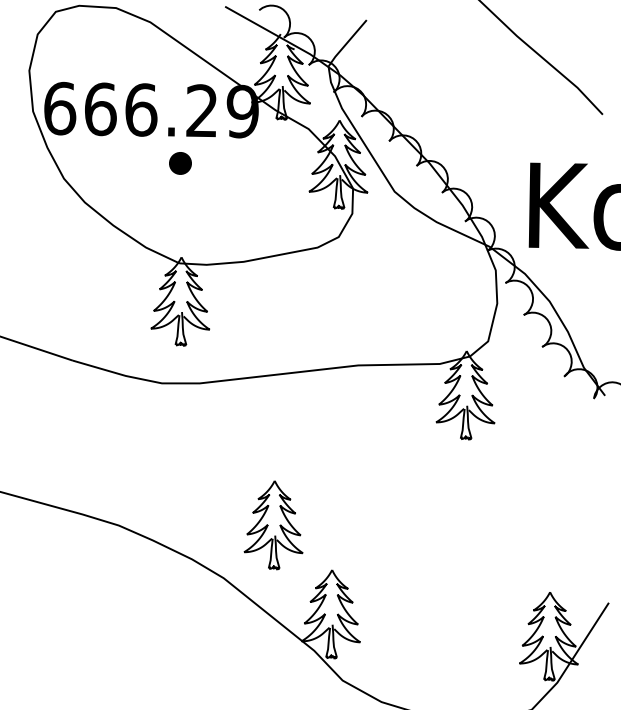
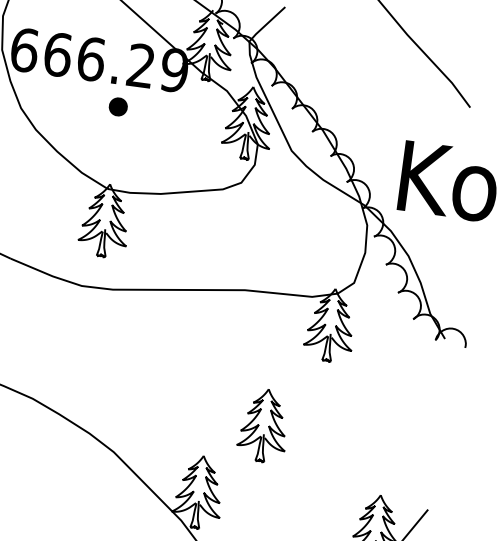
part: (273, 525) -> (263, 425), moved

